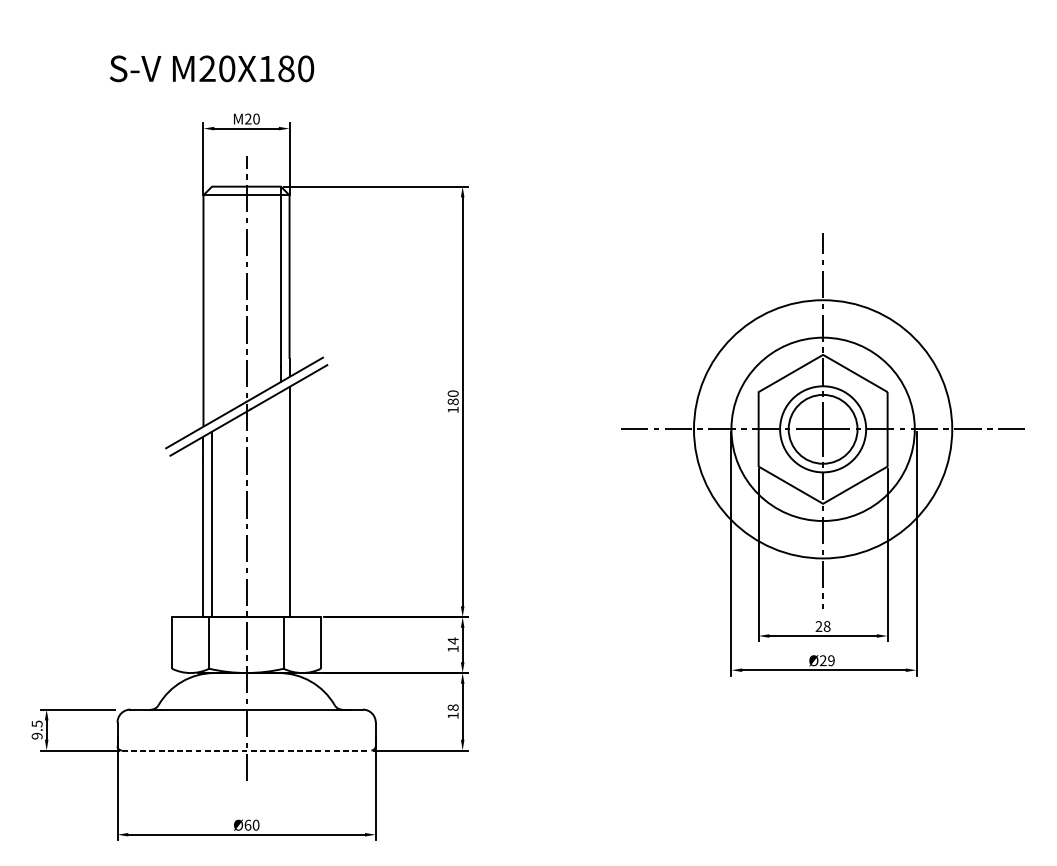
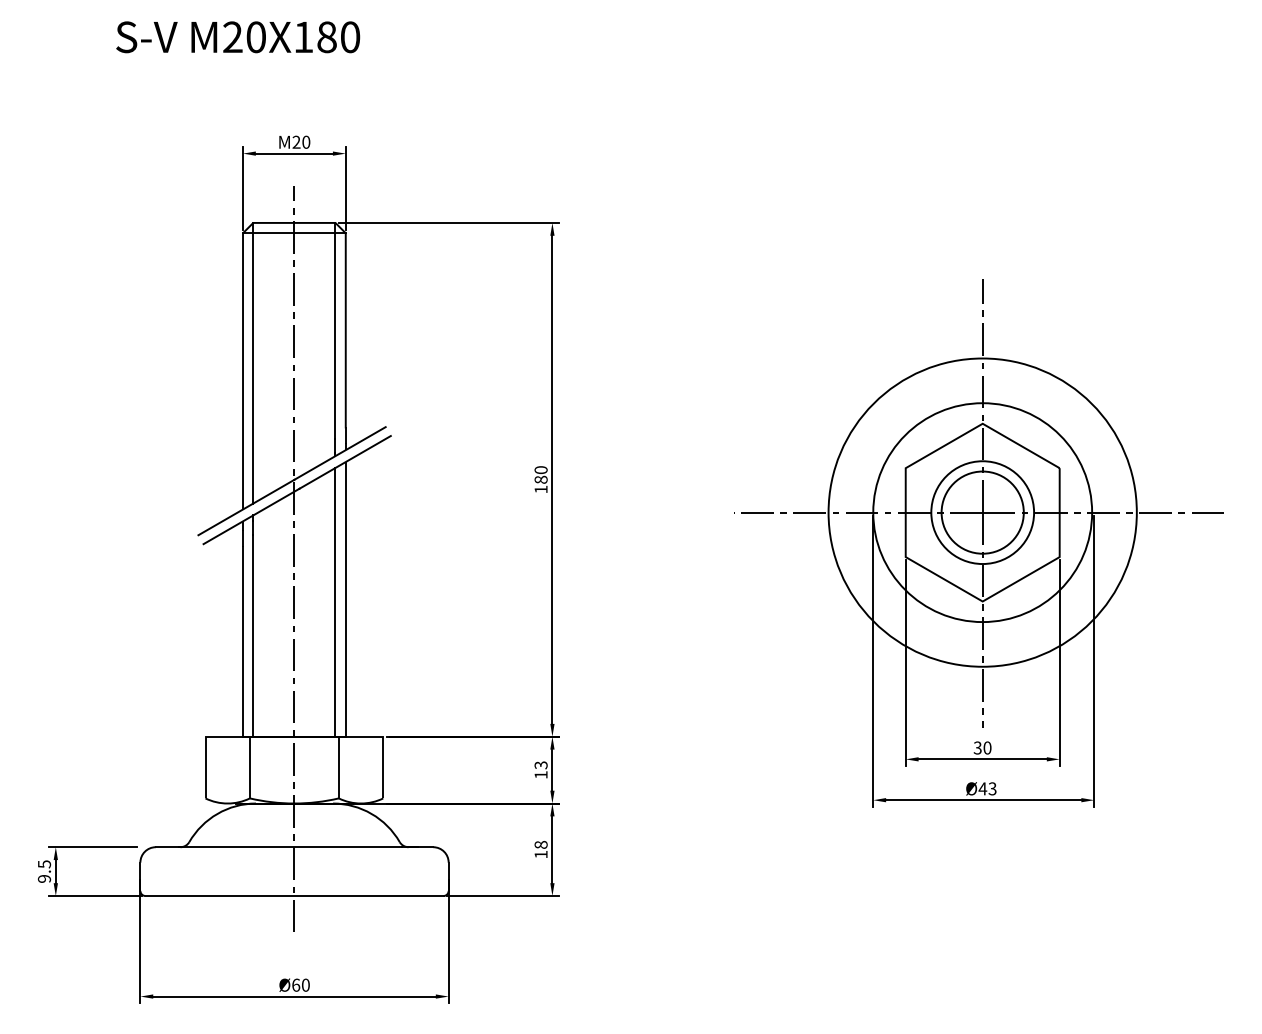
text: (212, 69) -> (238, 37), moved
line: (212, 303) -> (253, 362), added
line: (280, 503) -> (335, 601), added
text: (822, 626) -> (982, 748), 28 -> 30
text: (452, 641) -> (540, 765), 14 -> 13
text: (827, 660) -> (987, 788), Ø29 -> Ø43
line: (247, 750) -> (295, 896), dashed -> solid

